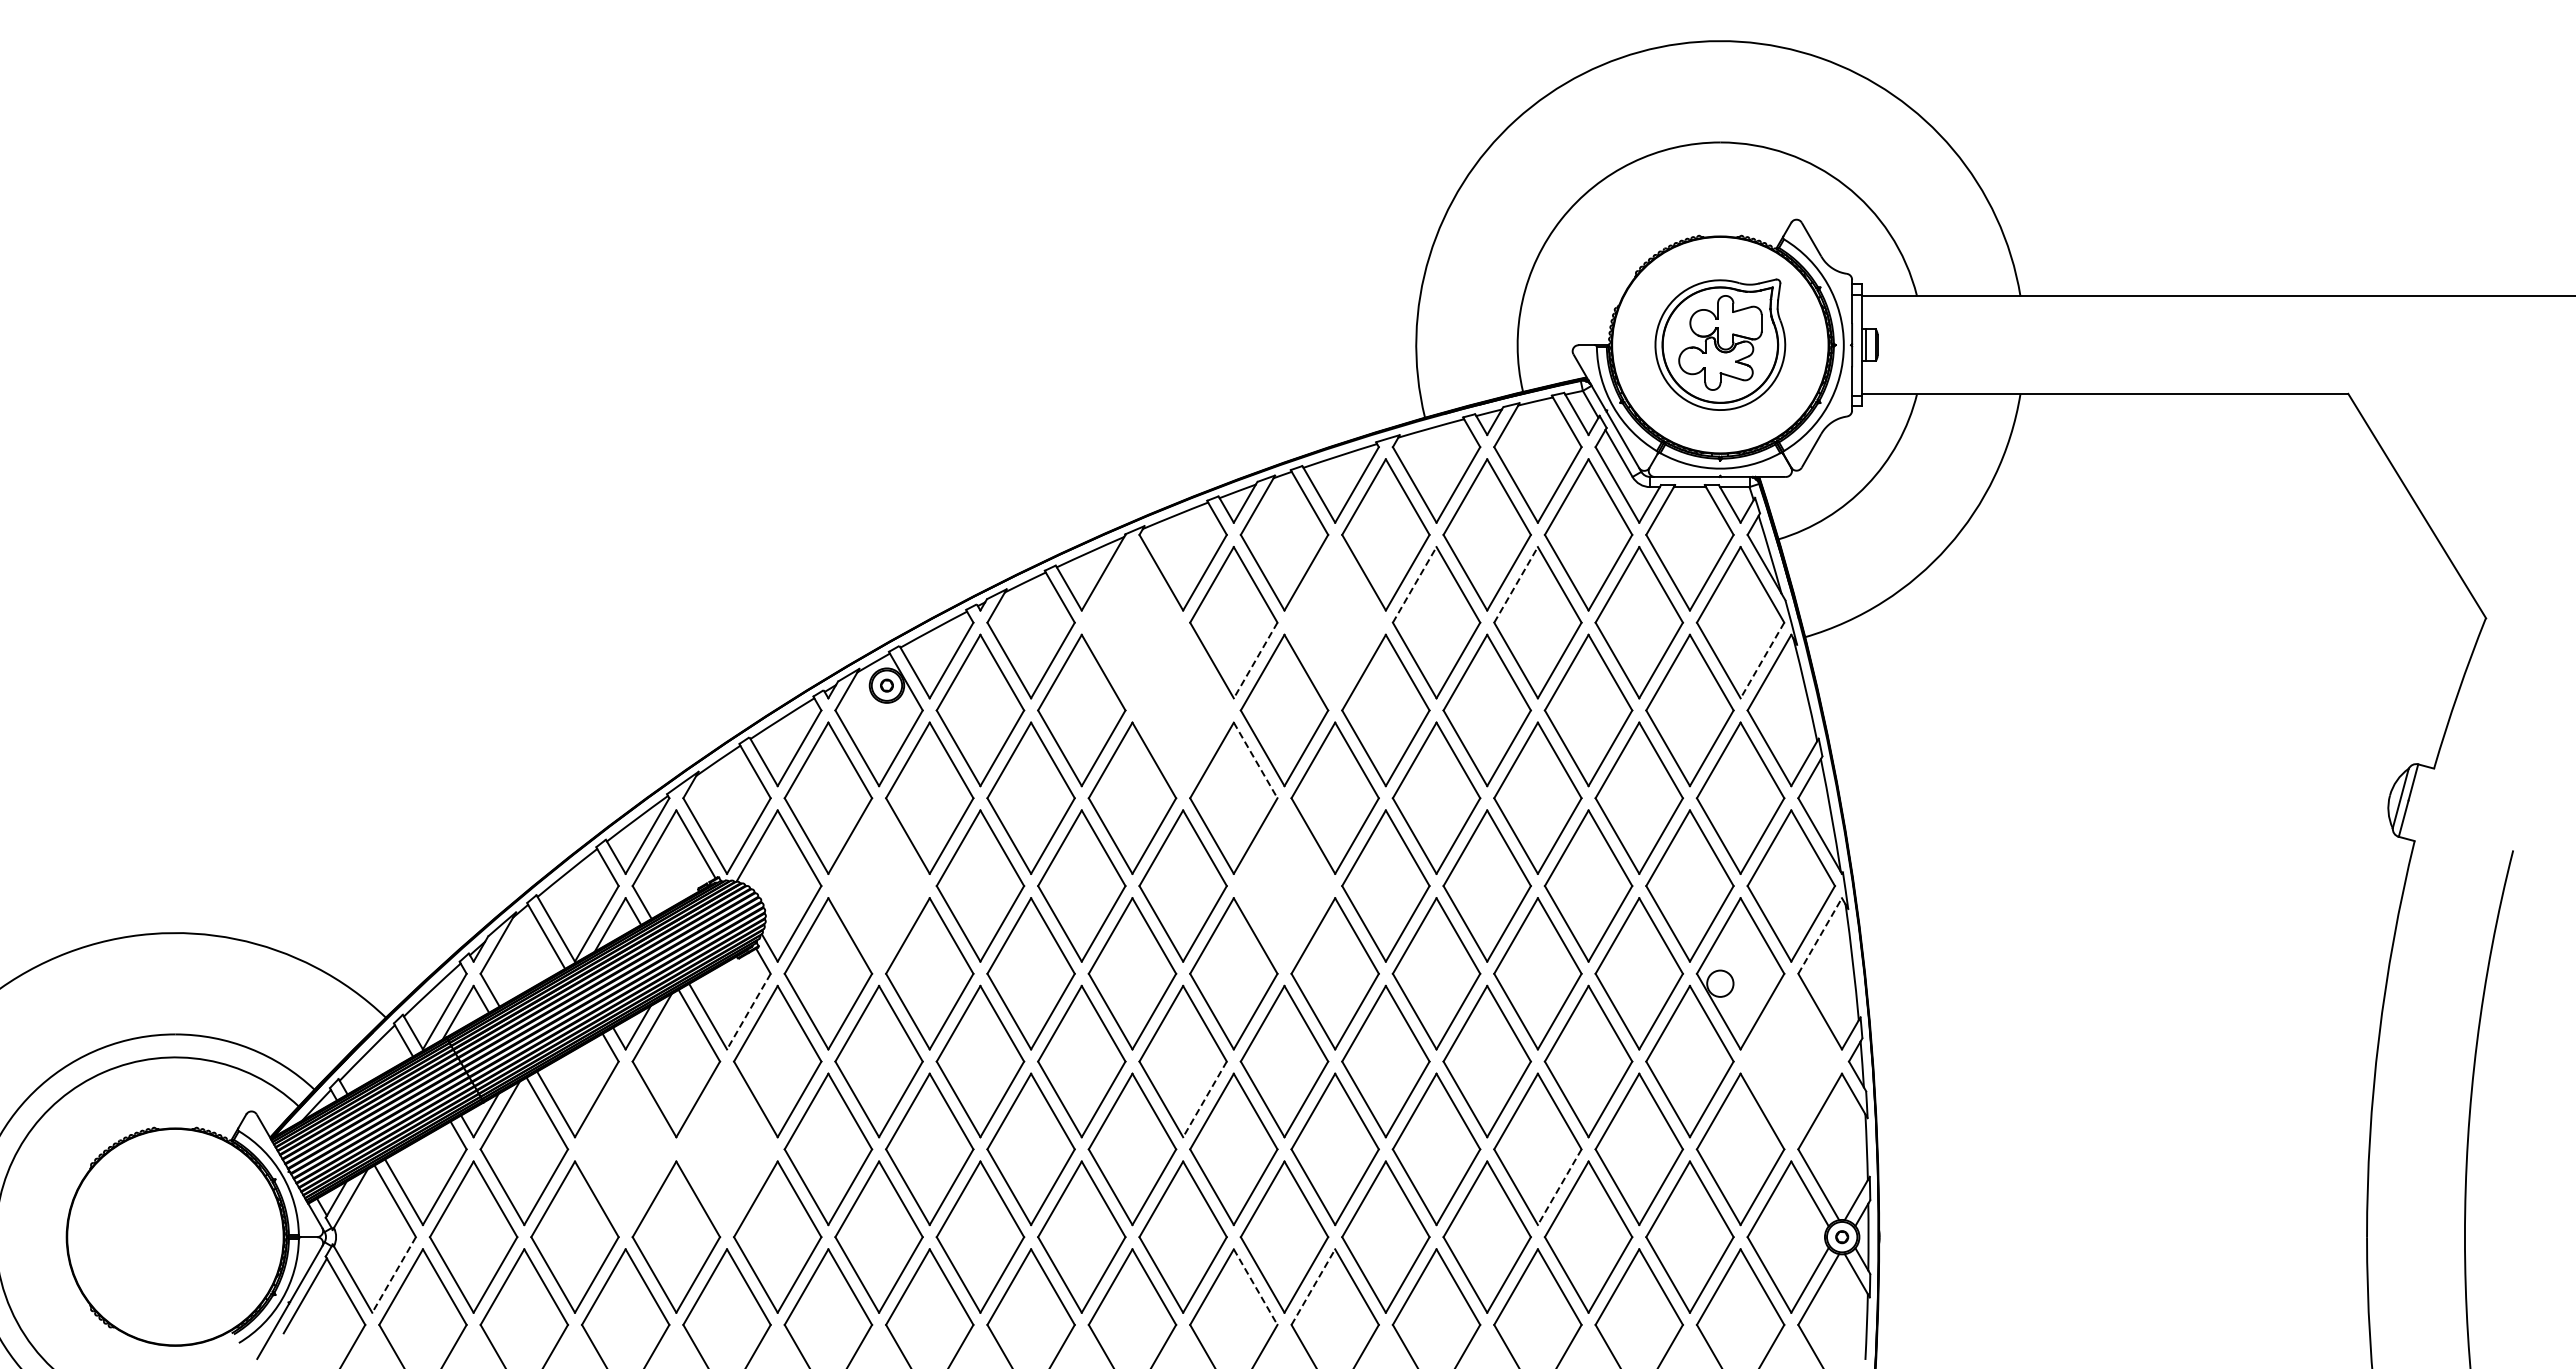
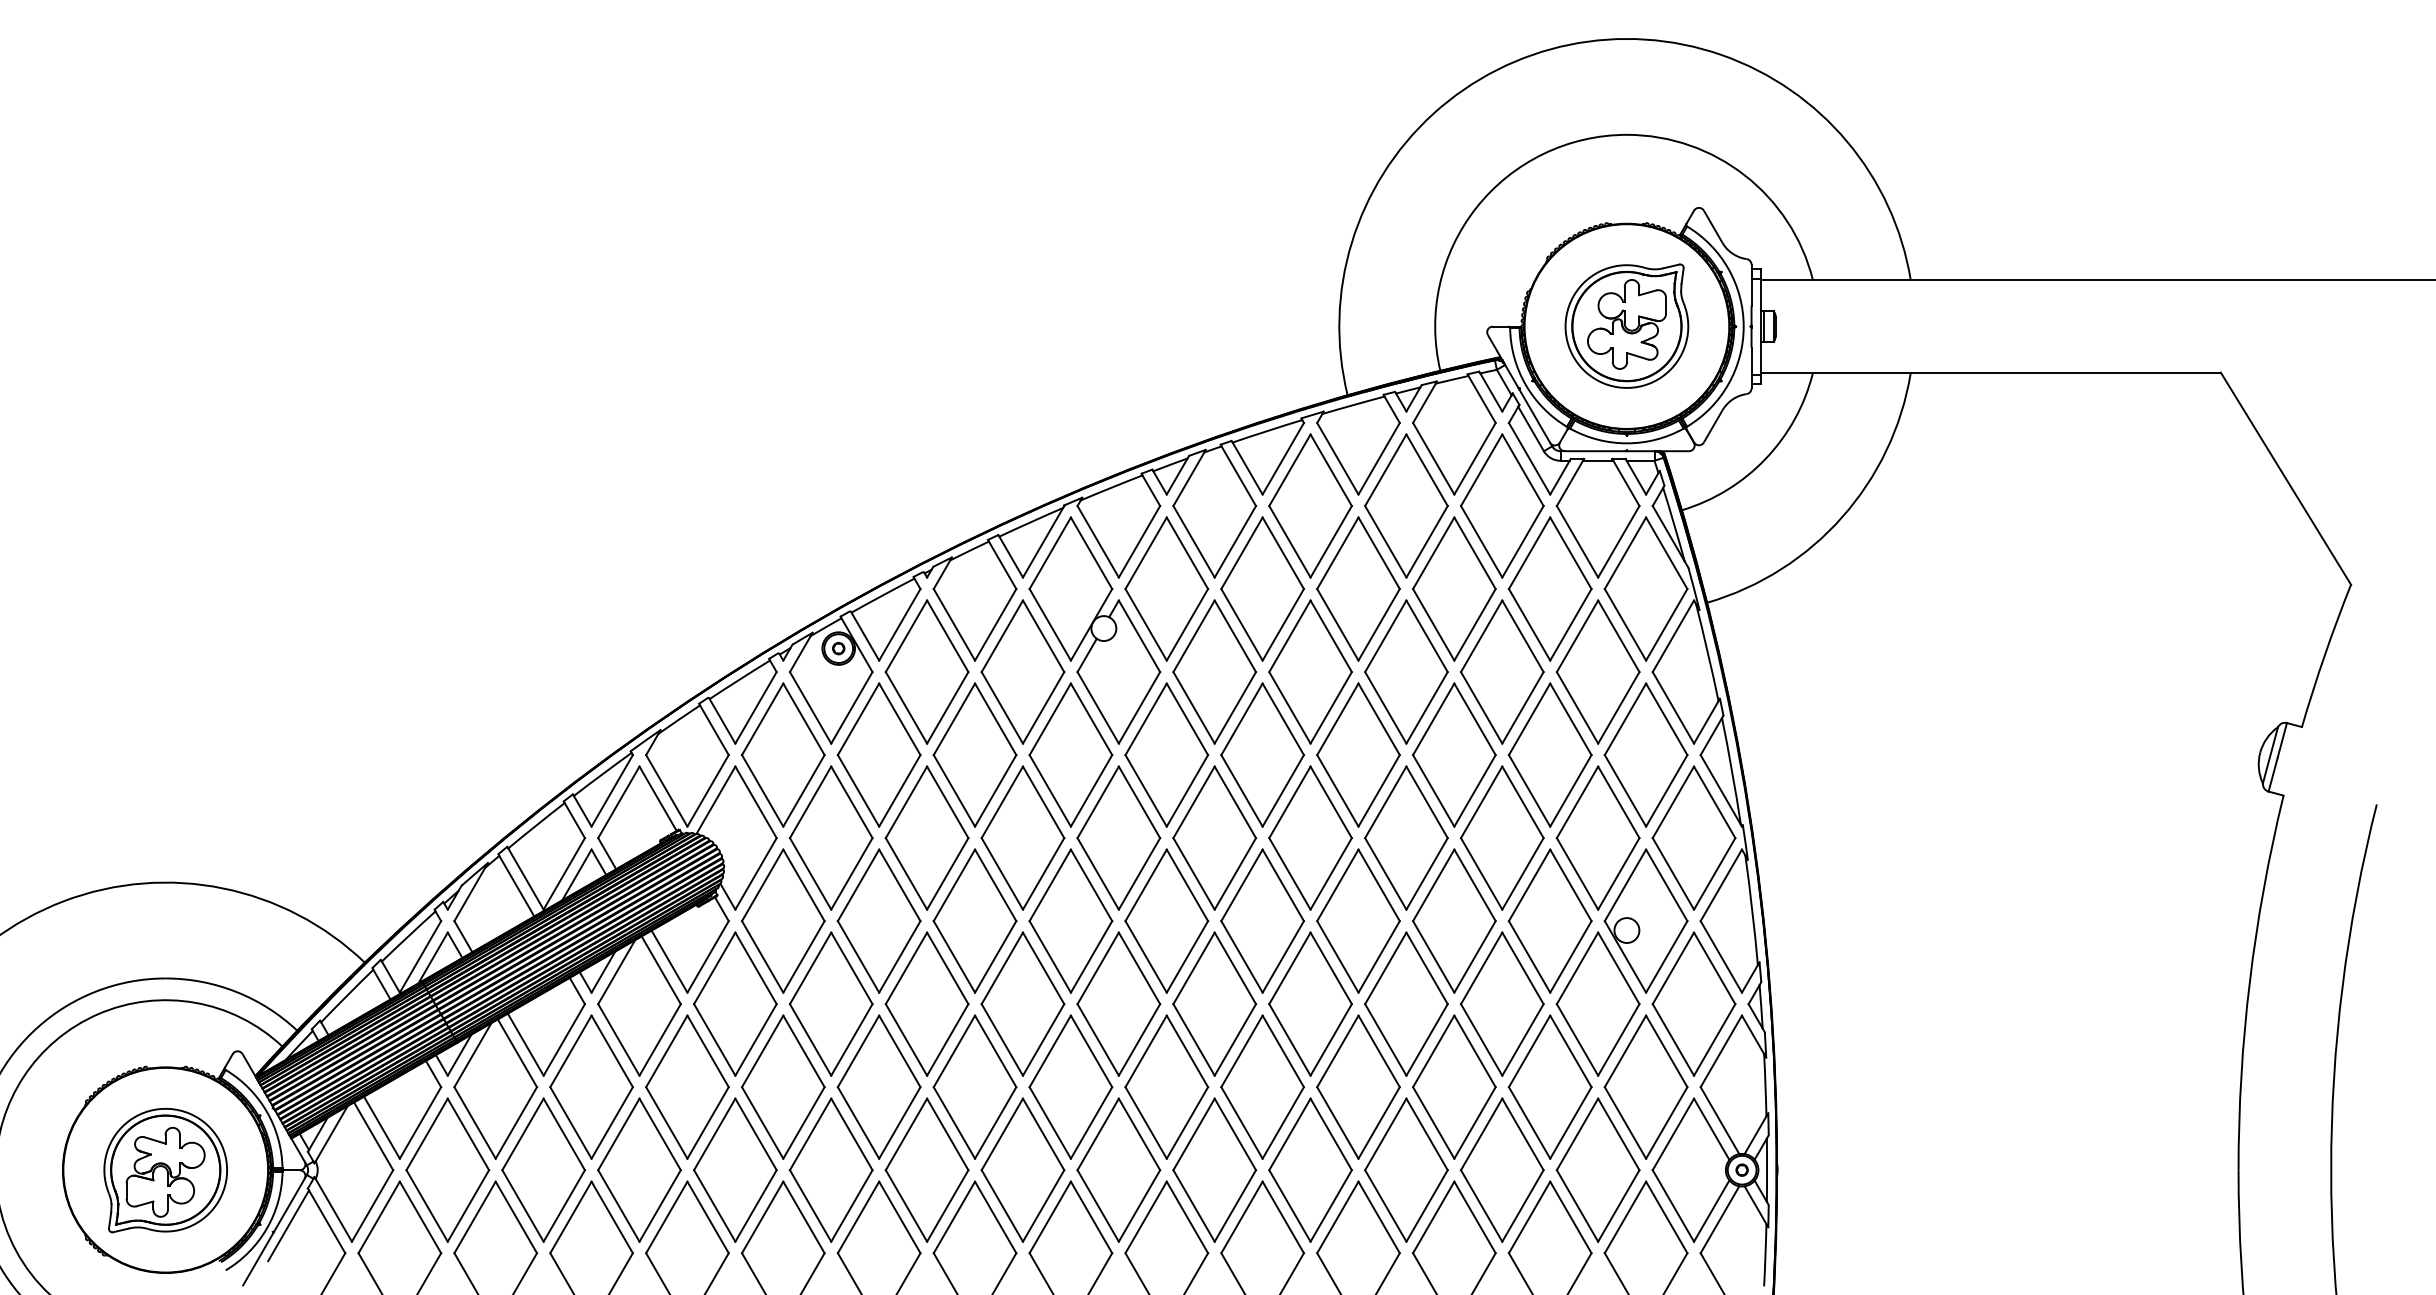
line: (1414, 584) -> (1337, 552), dashed -> solid
line: (1516, 584) -> (1434, 552), dashed -> solid
part: (1334, 622) -> (1261, 588), added
line: (1255, 660) -> (1187, 624), dashed -> solid
line: (1762, 660) -> (1666, 624), dashed -> solid
part: (1157, 666) -> (1094, 630), added
line: (1255, 760) -> (1187, 719), dashed -> solid
part: (878, 885) -> (830, 837), added
part: (1284, 885) -> (1214, 837), added
line: (1820, 936) -> (1721, 885), dashed -> solid
line: (748, 1011) -> (707, 956), dashed -> solid
part: (1791, 1061) -> (1694, 1004), added
line: (1204, 1099) -> (1139, 1040), dashed -> solid
part: (726, 1148) -> (686, 1086), added
part: (625, 1149) -> (591, 1087), added
line: (1559, 1187) -> (1474, 1123), dashed -> solid
part: (175, 1237) -> (165, 1170), added
line: (394, 1274) -> (372, 1205), dashed -> solid
line: (1255, 1287) -> (1187, 1217), dashed -> solid
line: (1313, 1287) -> (1242, 1217), dashed -> solid

